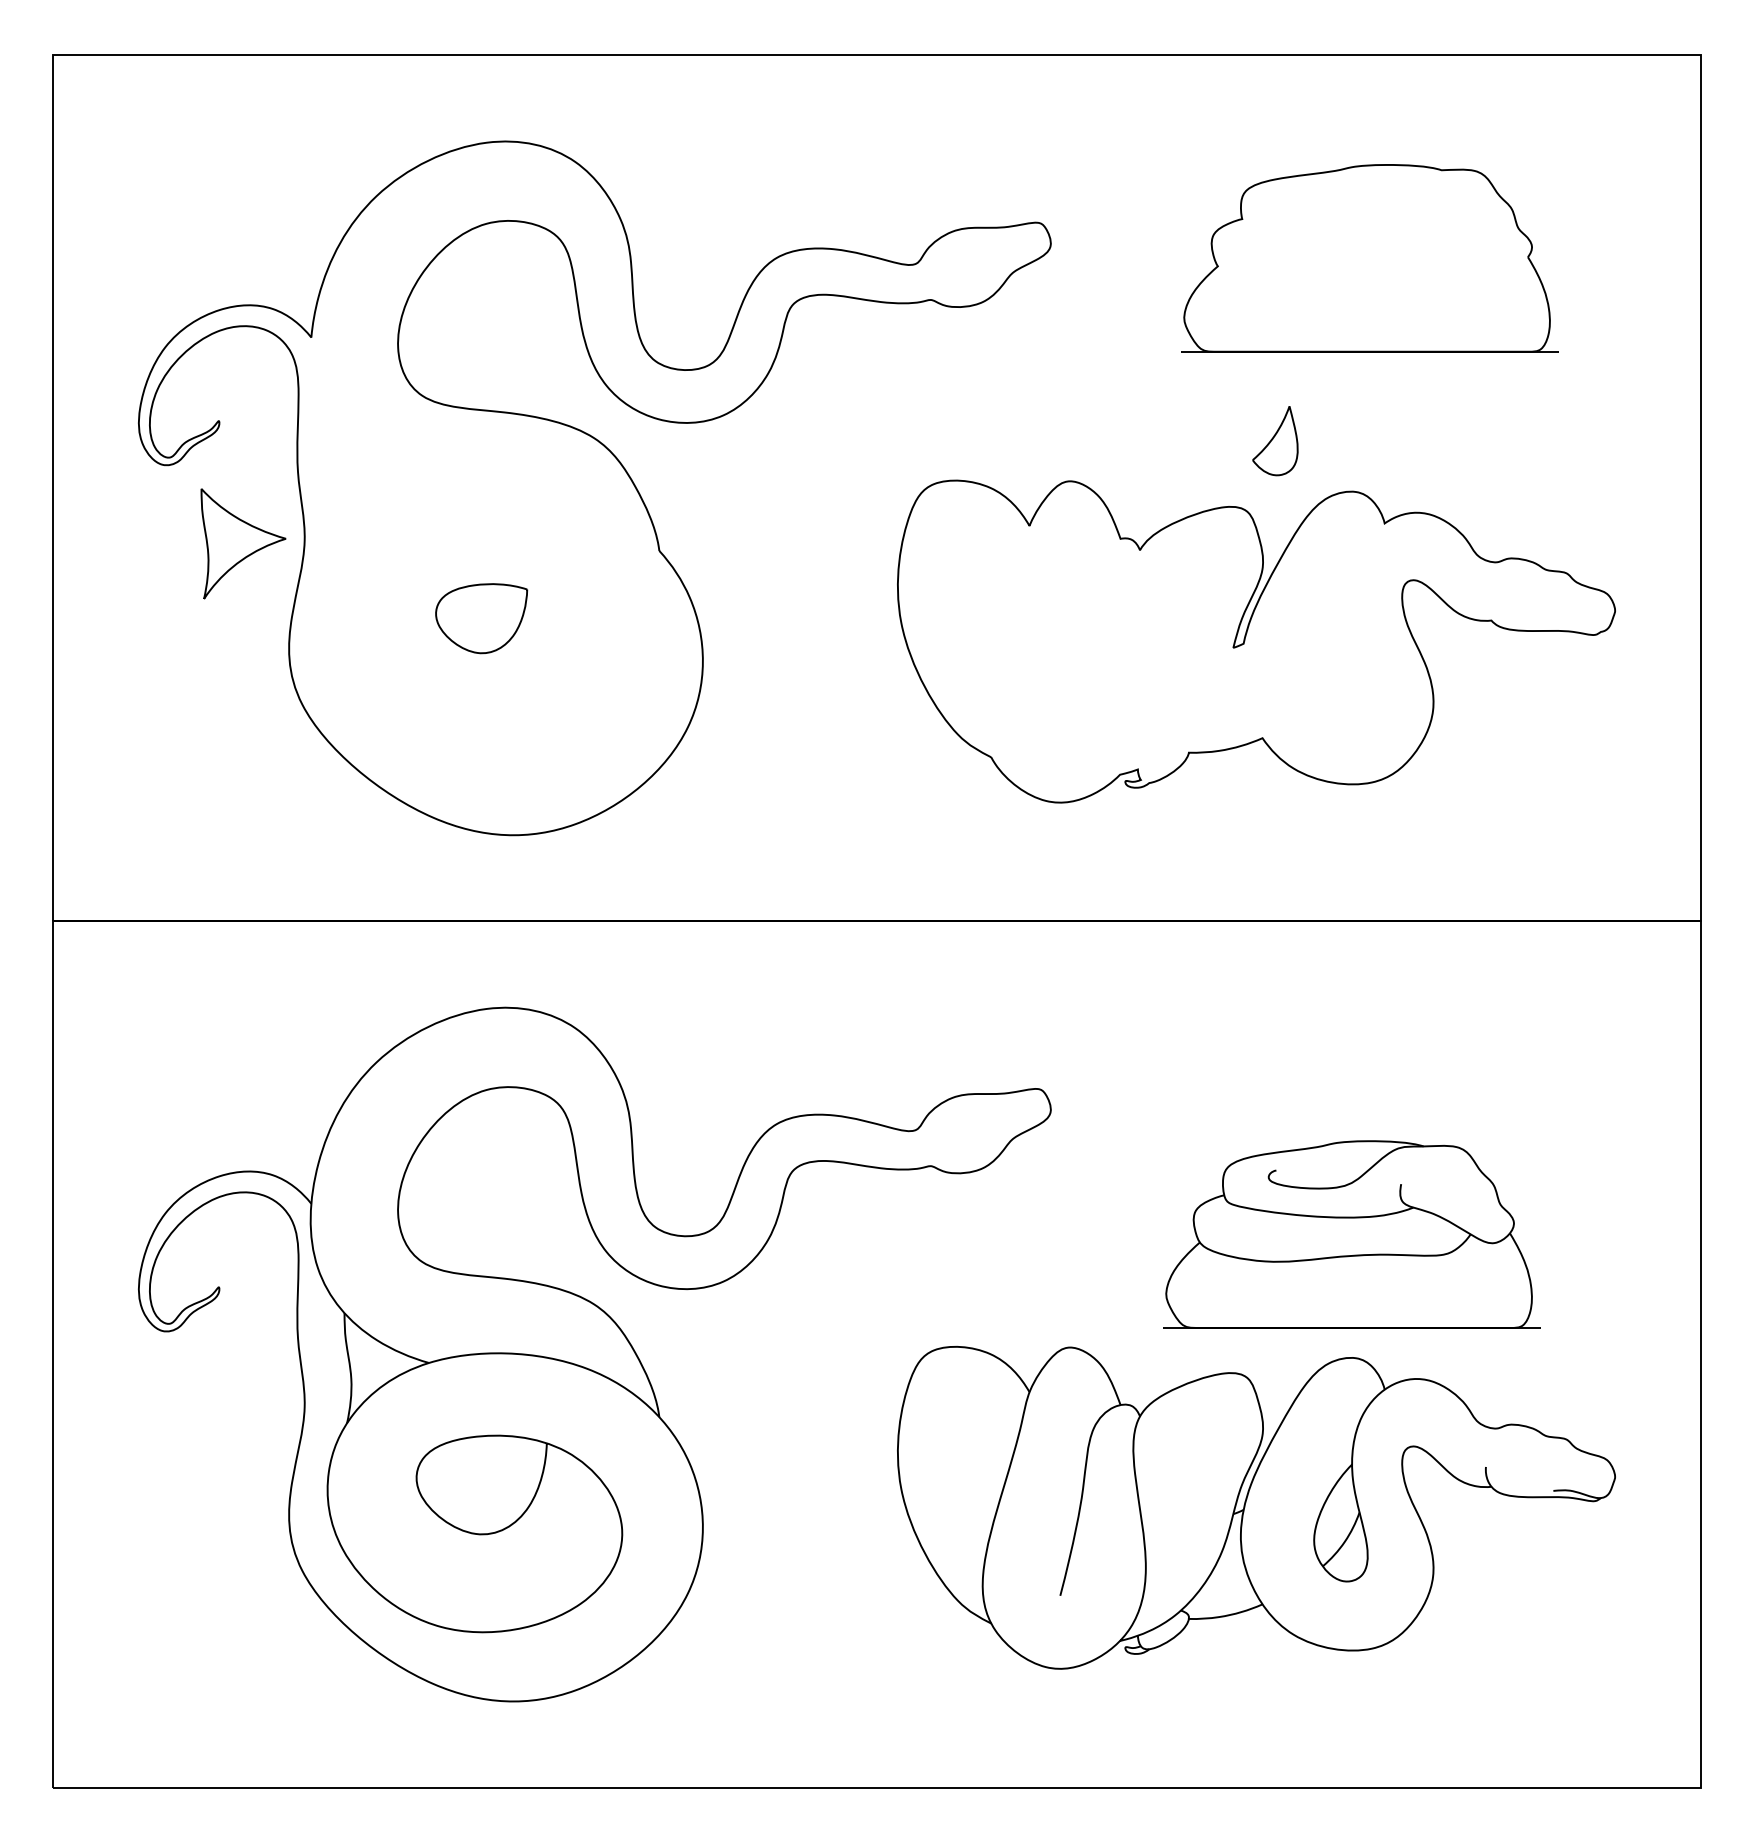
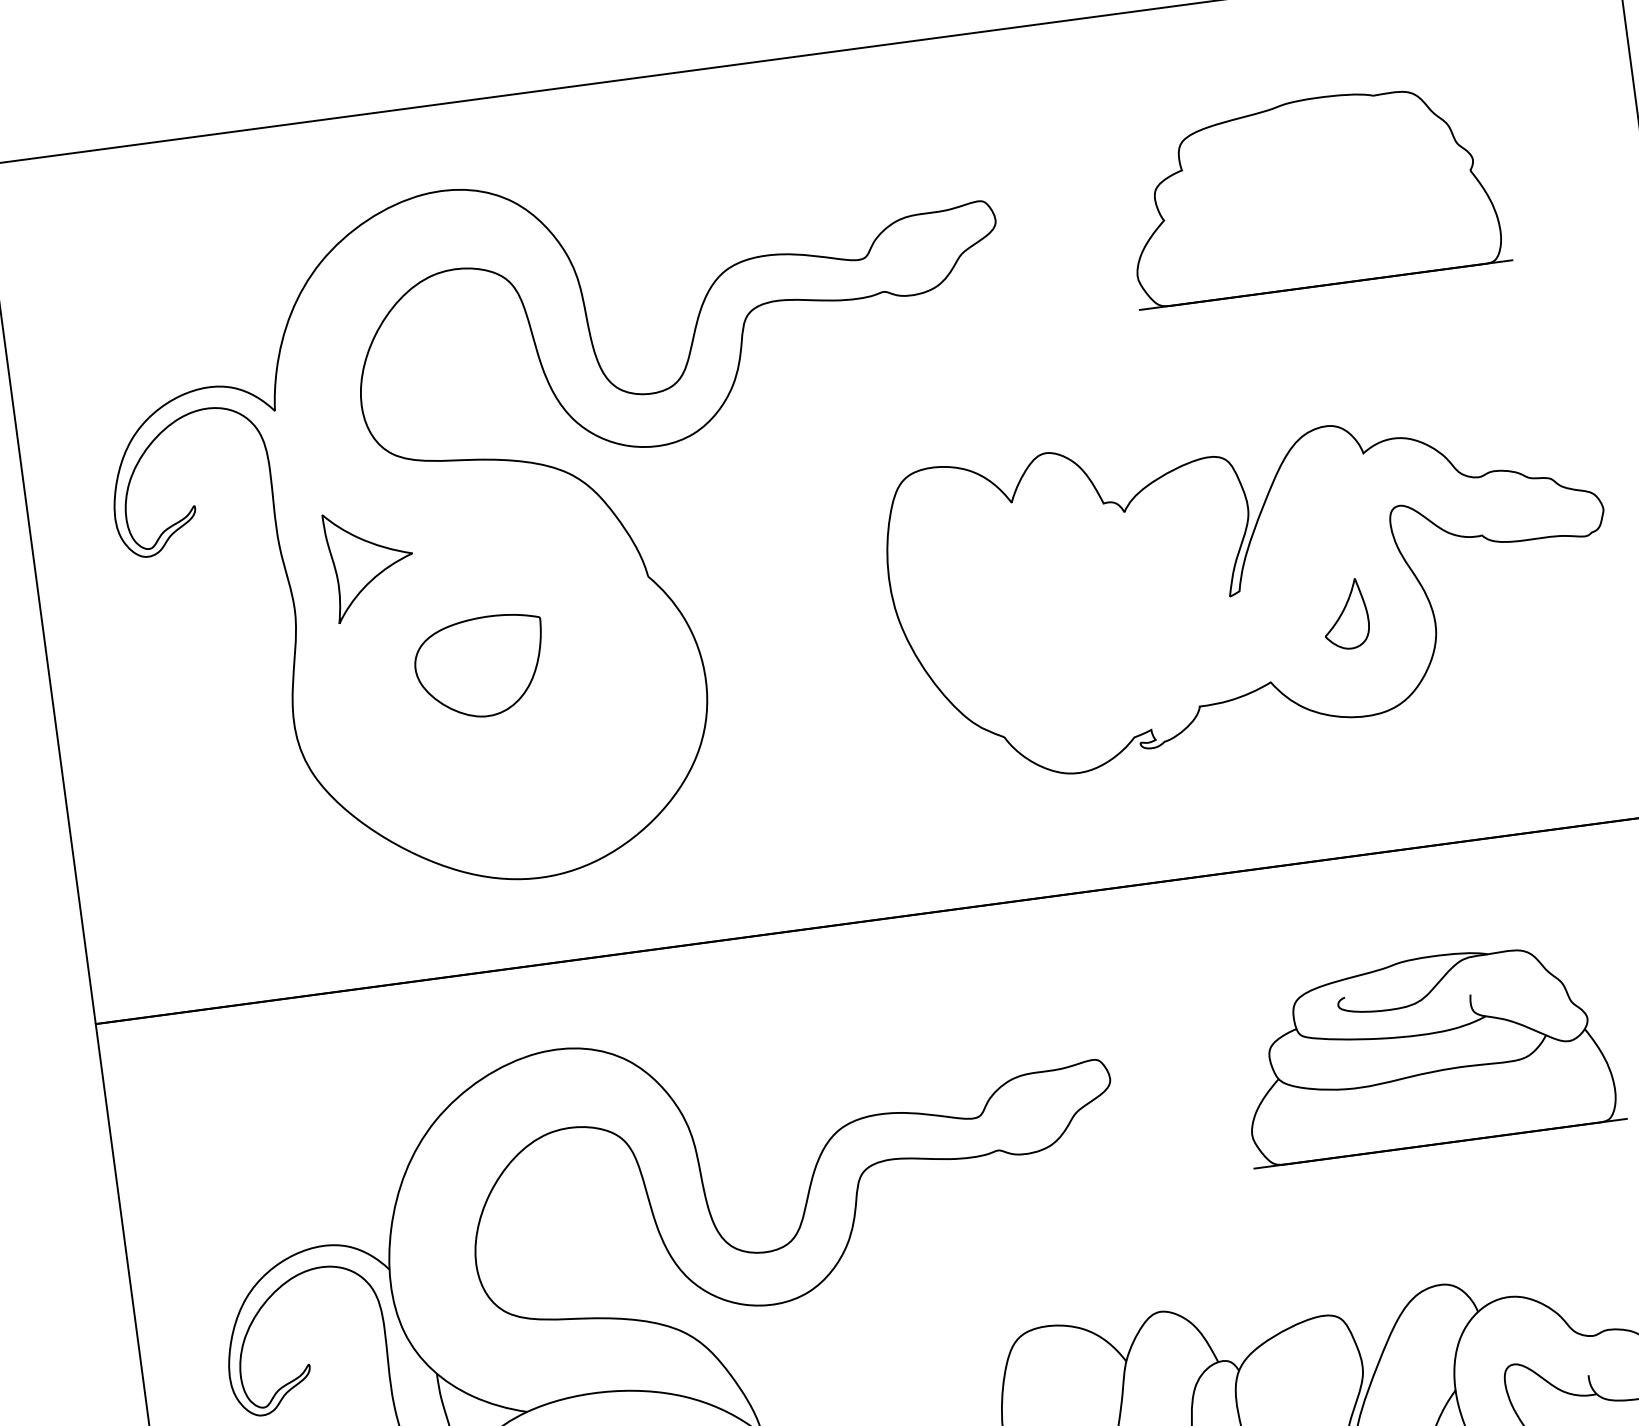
part: (1275, 441) -> (1345, 615), moved
part: (243, 543) -> (371, 563), moved
part: (481, 618) -> (480, 667), size x1.43
part: (1351, 1234) -> (1427, 1051), moved

